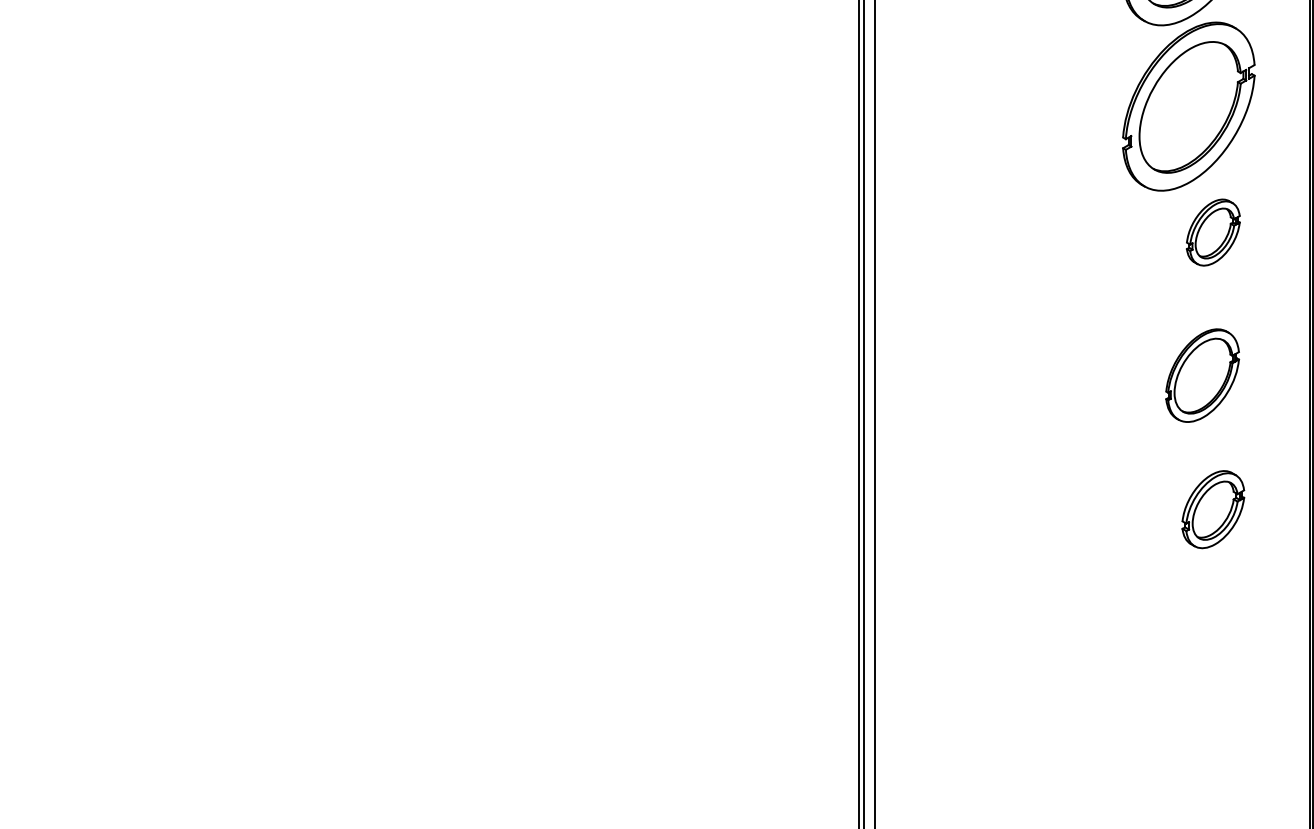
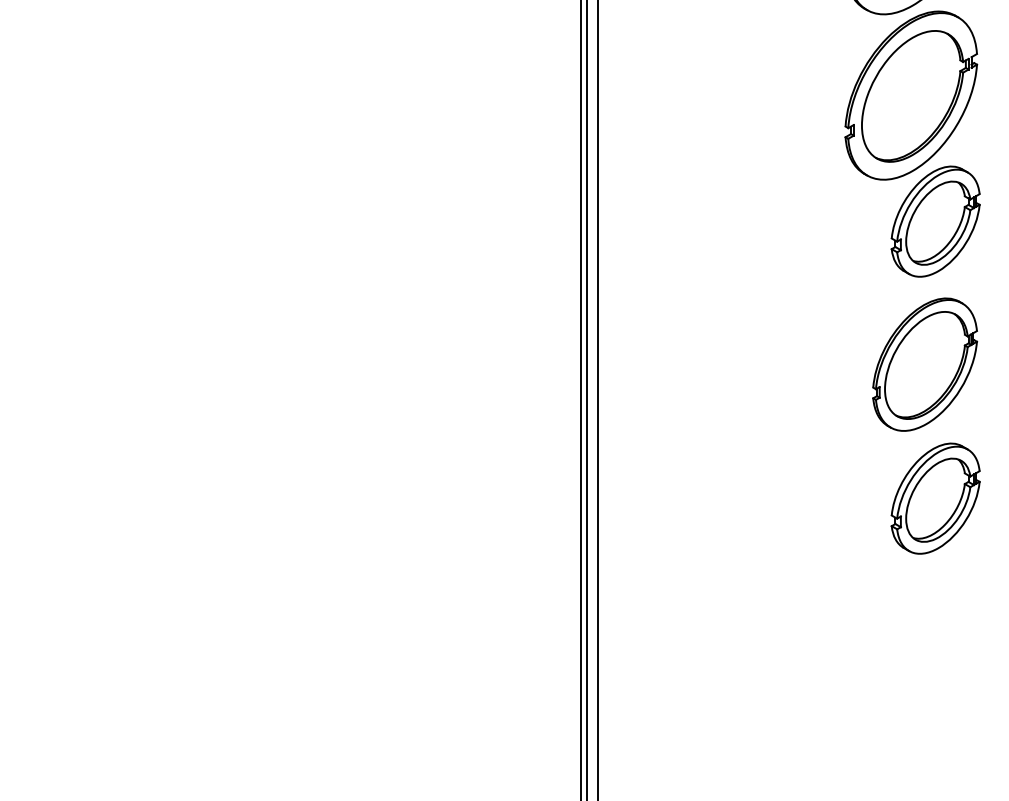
part: (1213, 232) -> (935, 221), size x1.67
part: (1202, 375) -> (924, 364), size x1.43
part: (1213, 509) -> (935, 498), size x1.43

